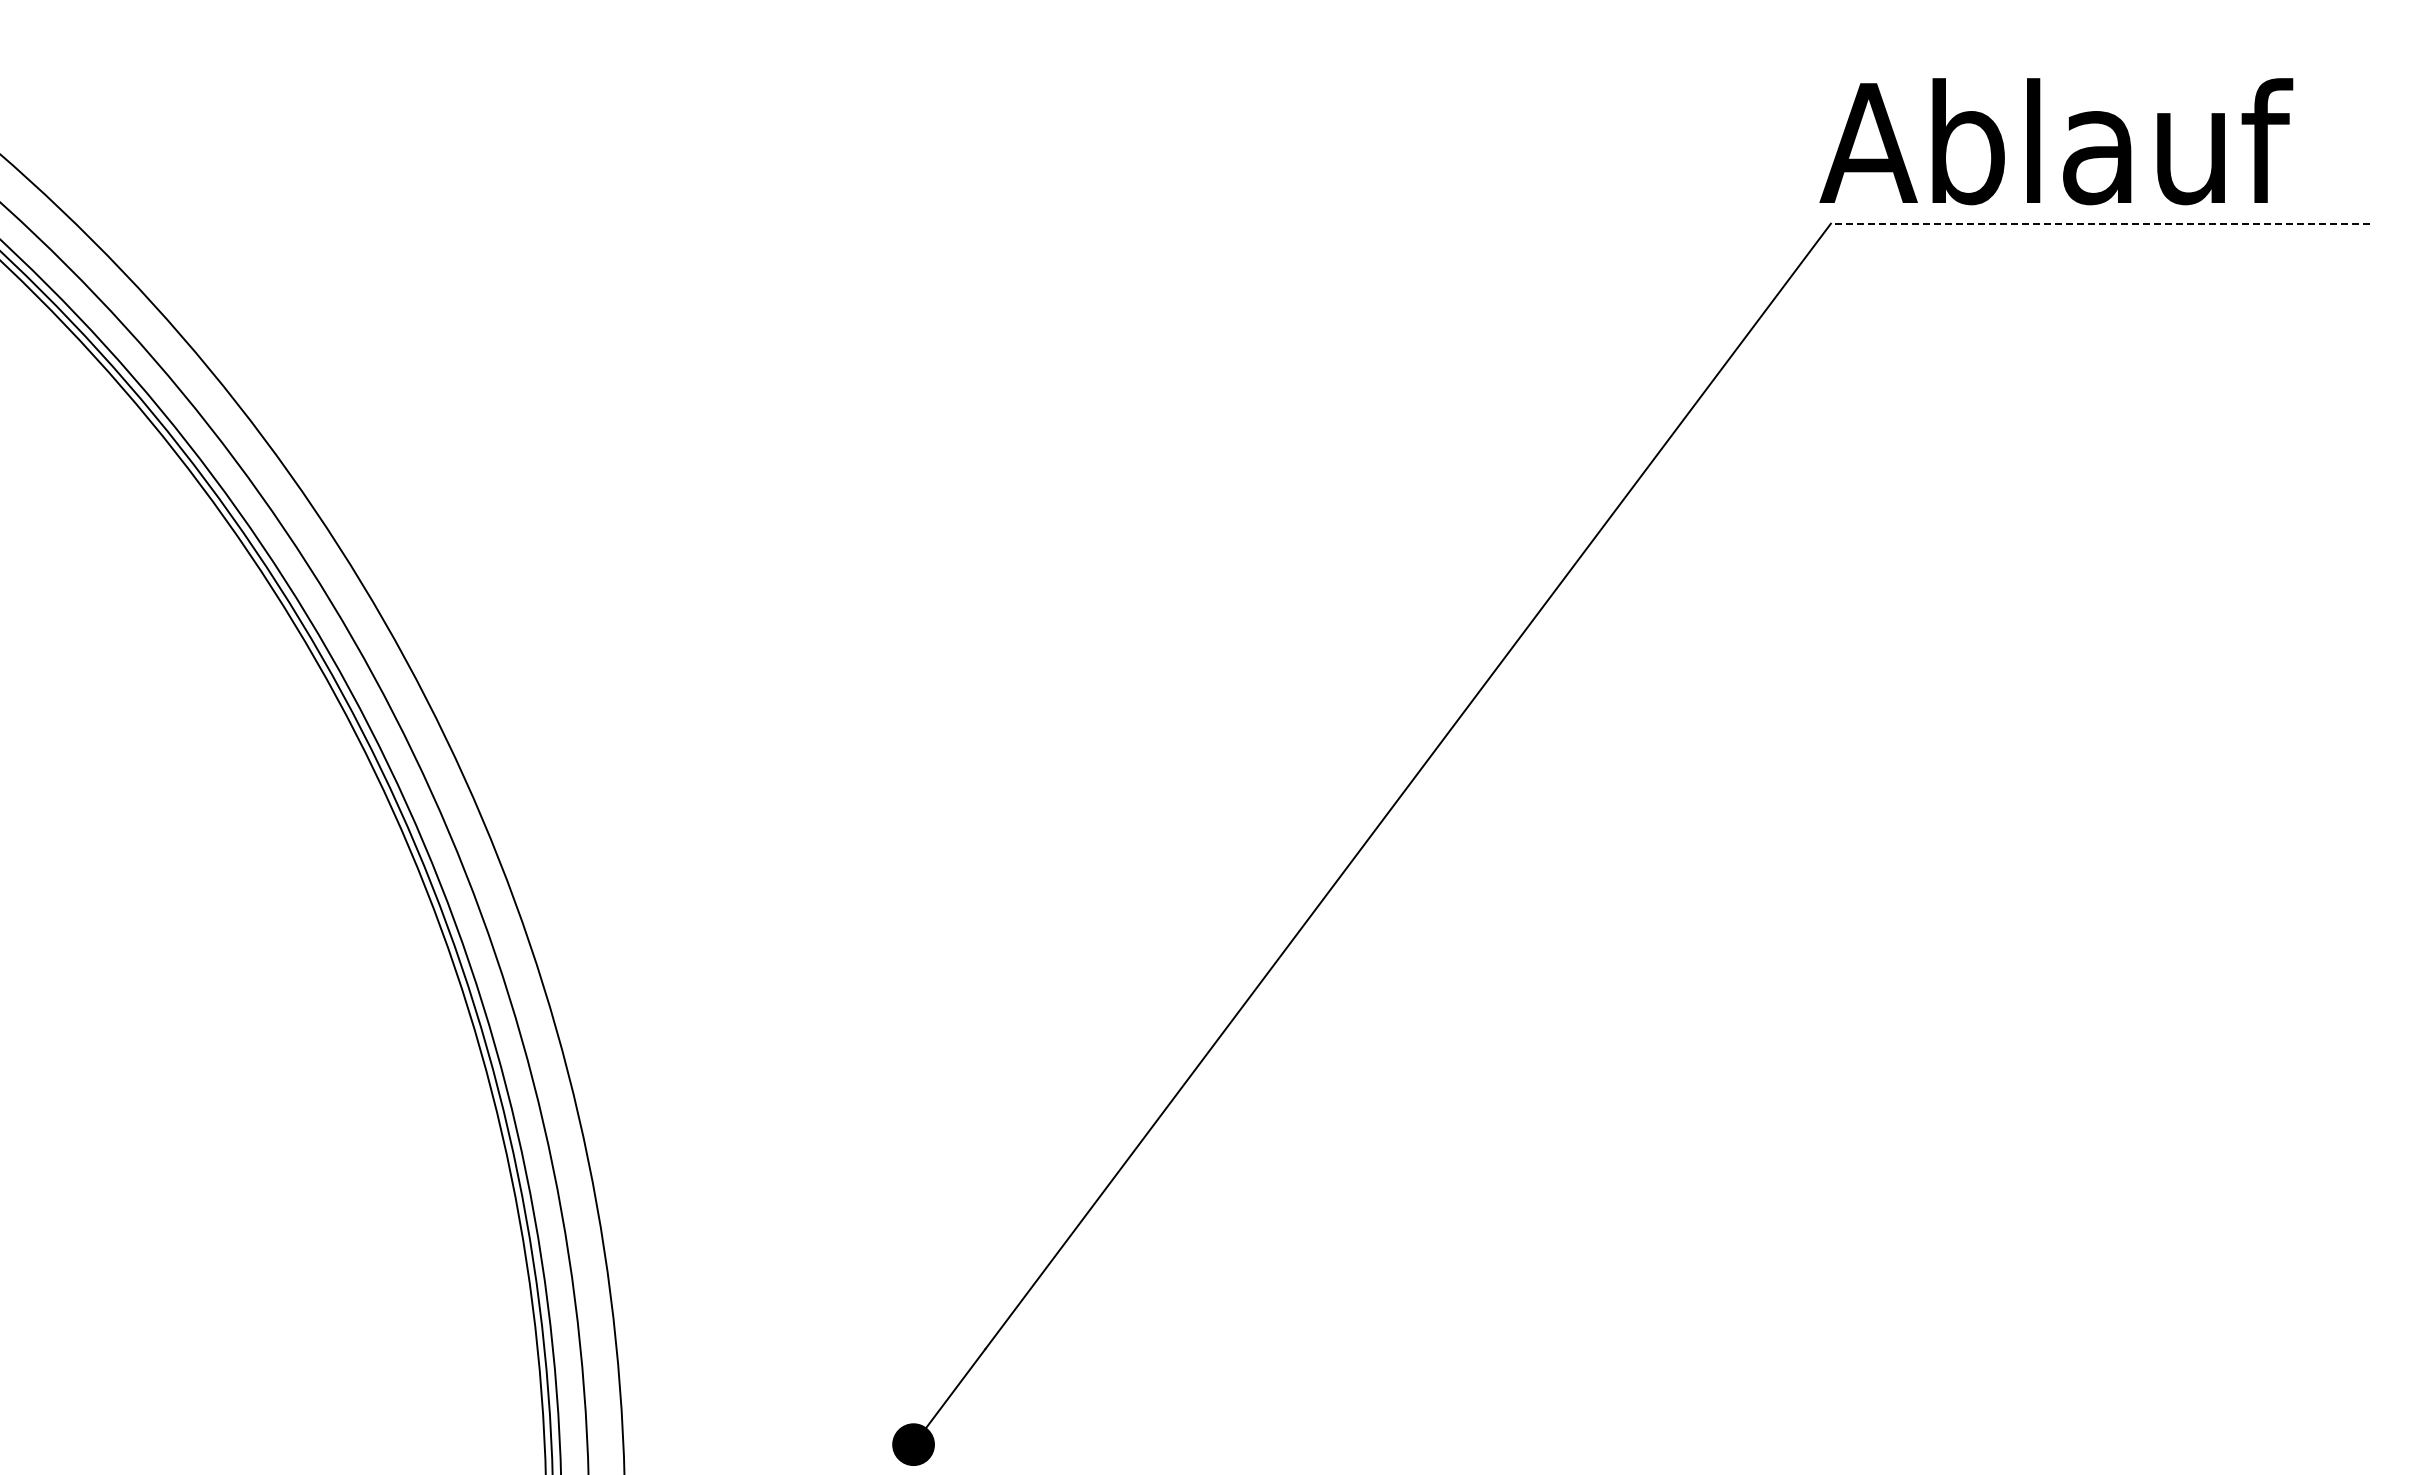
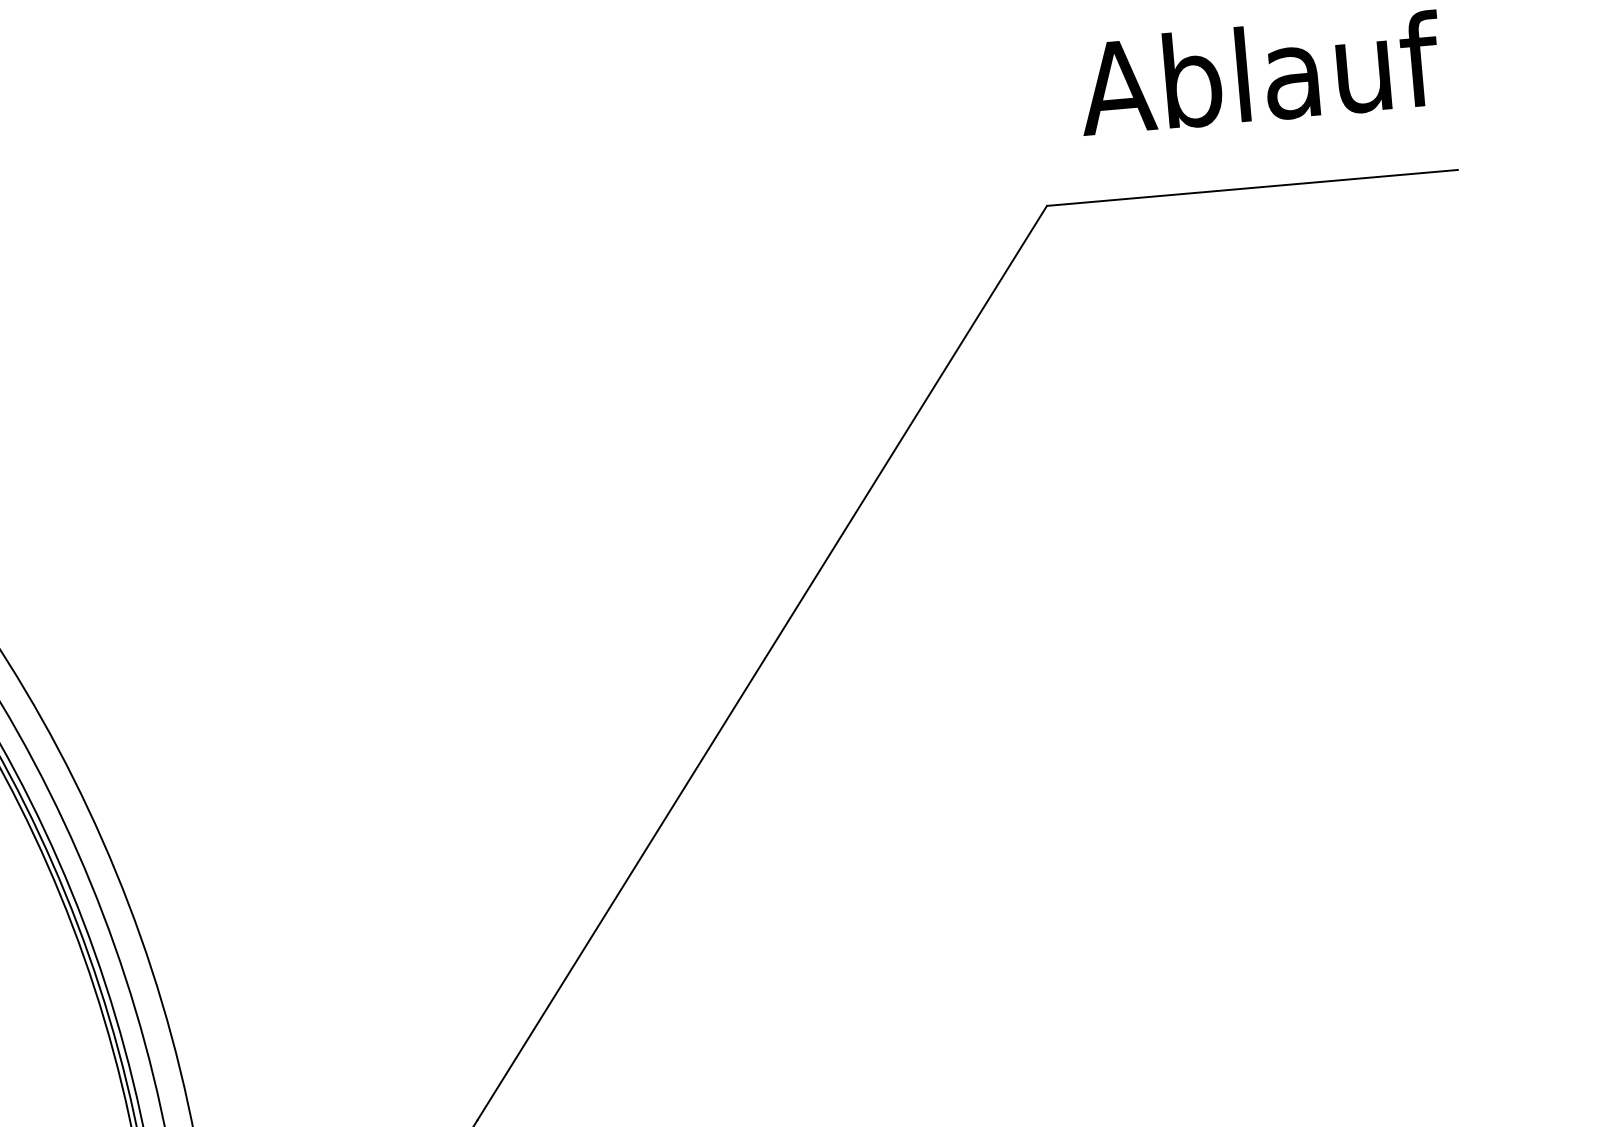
text: (2056, 141) -> (1260, 73), moved
line: (2099, 223) -> (1251, 187), dashed -> solid

